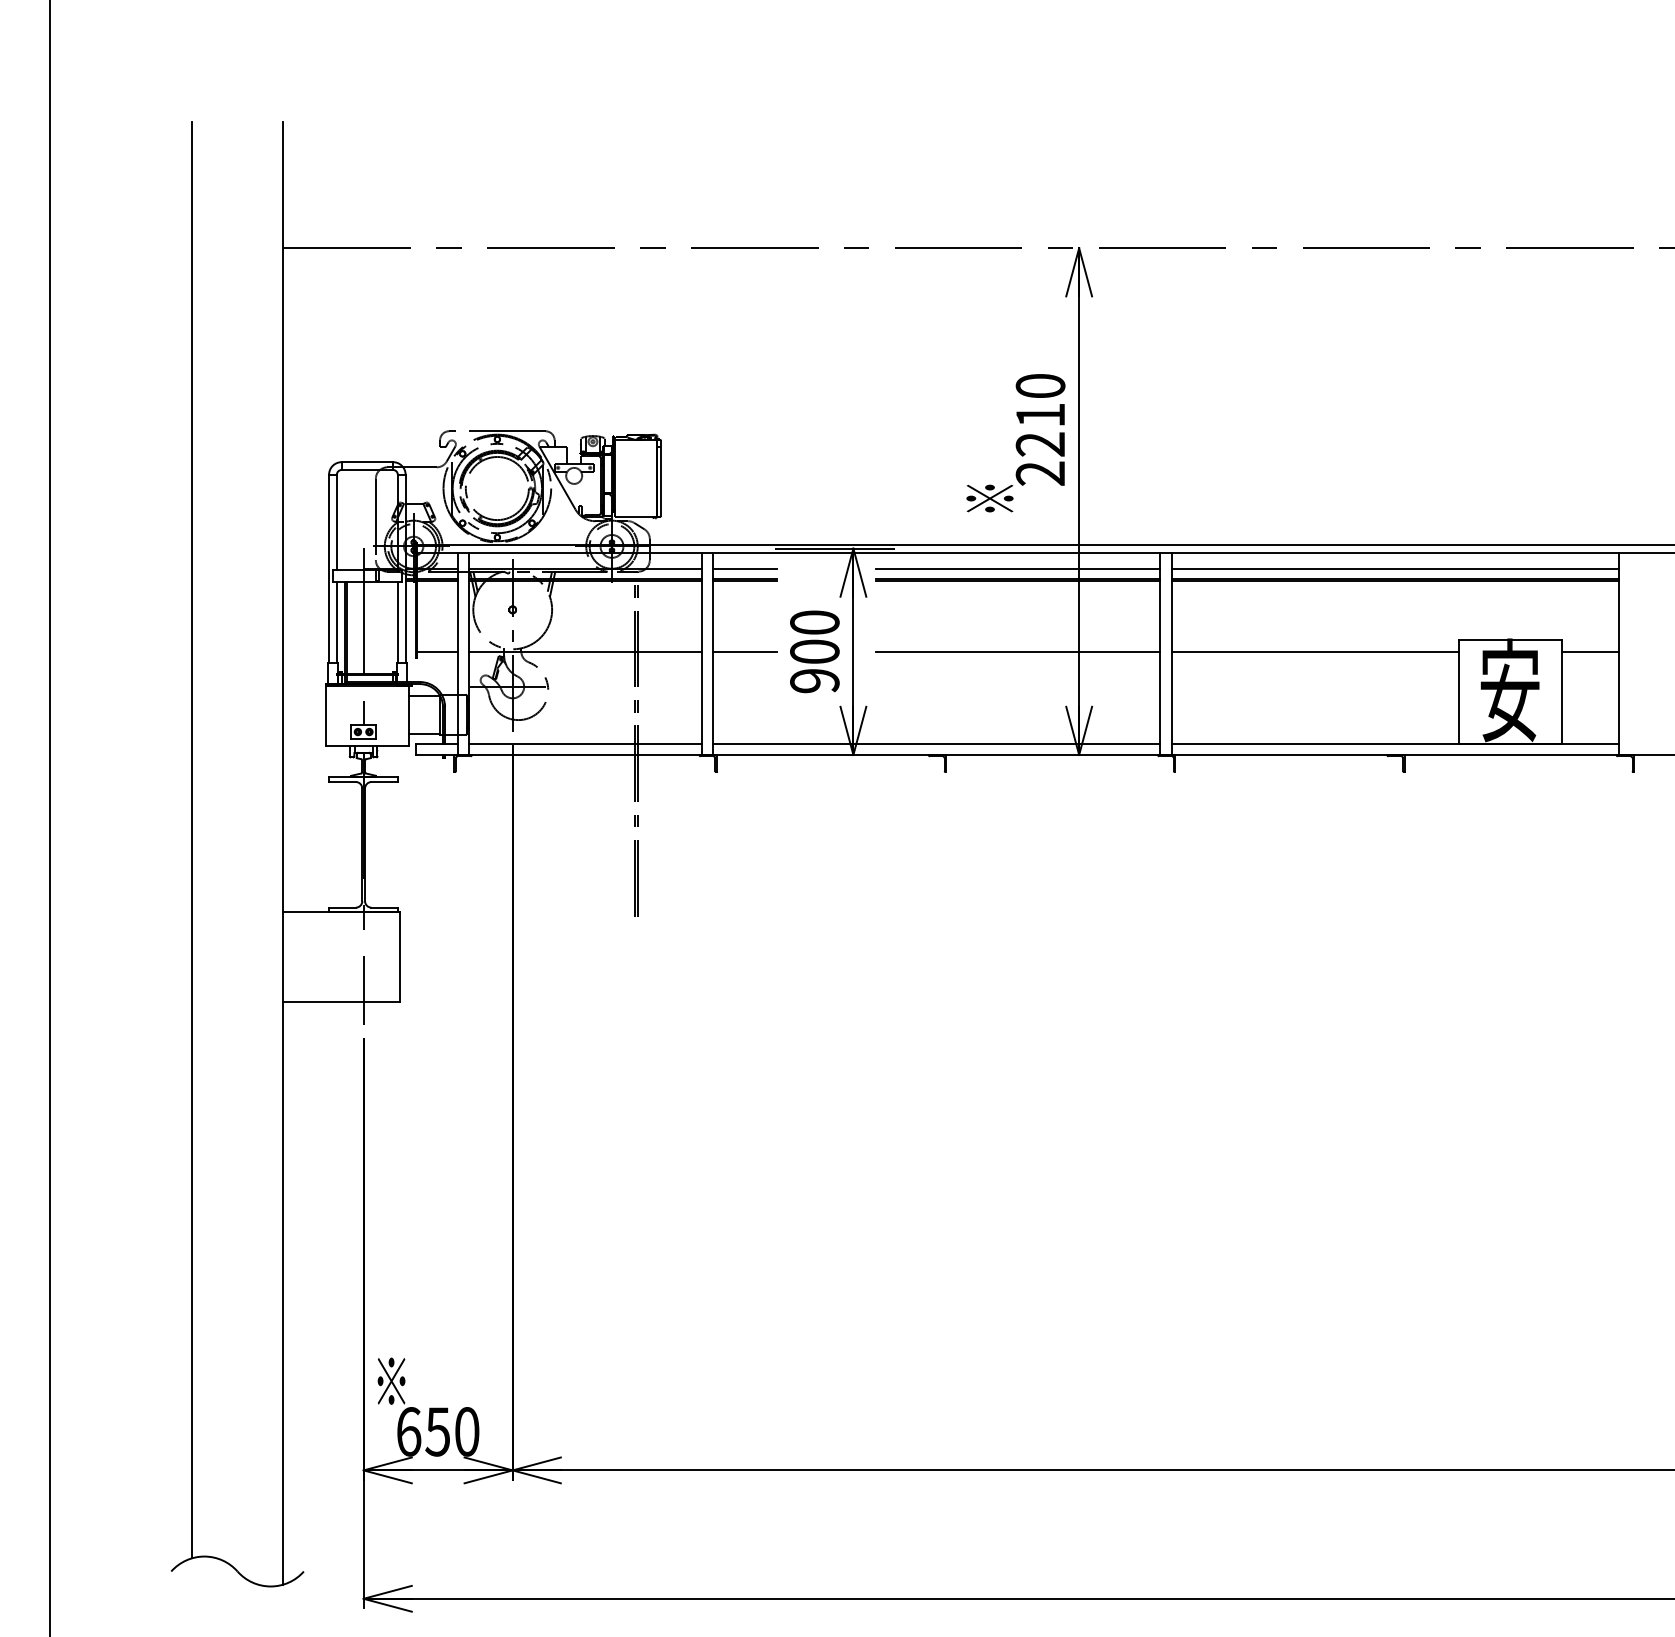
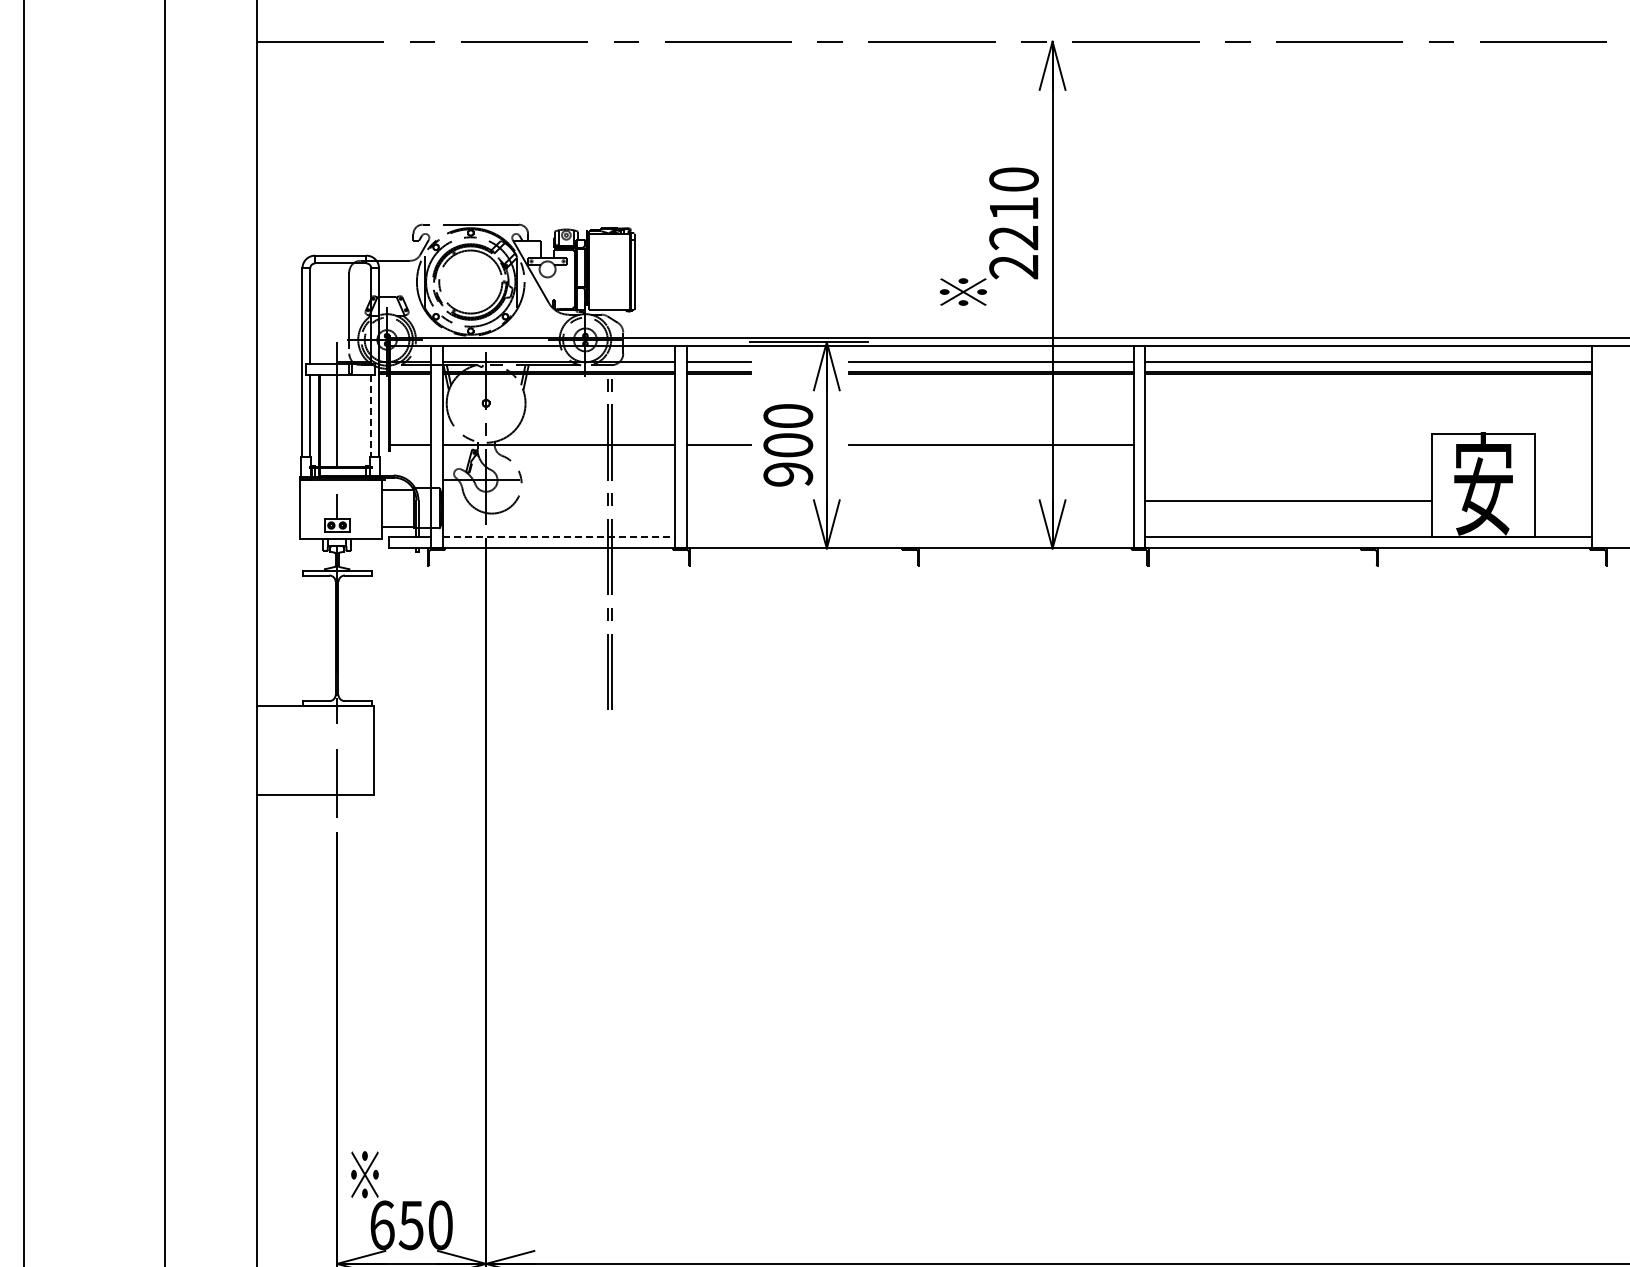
line: (397, 622) -> (370, 416), solid -> dashed
line: (1314, 651) -> (1287, 501), moved
line: (1590, 651) -> (1563, 445), removed
line: (586, 743) -> (559, 537), solid -> dashed
line: (936, 743) -> (909, 537), removed

